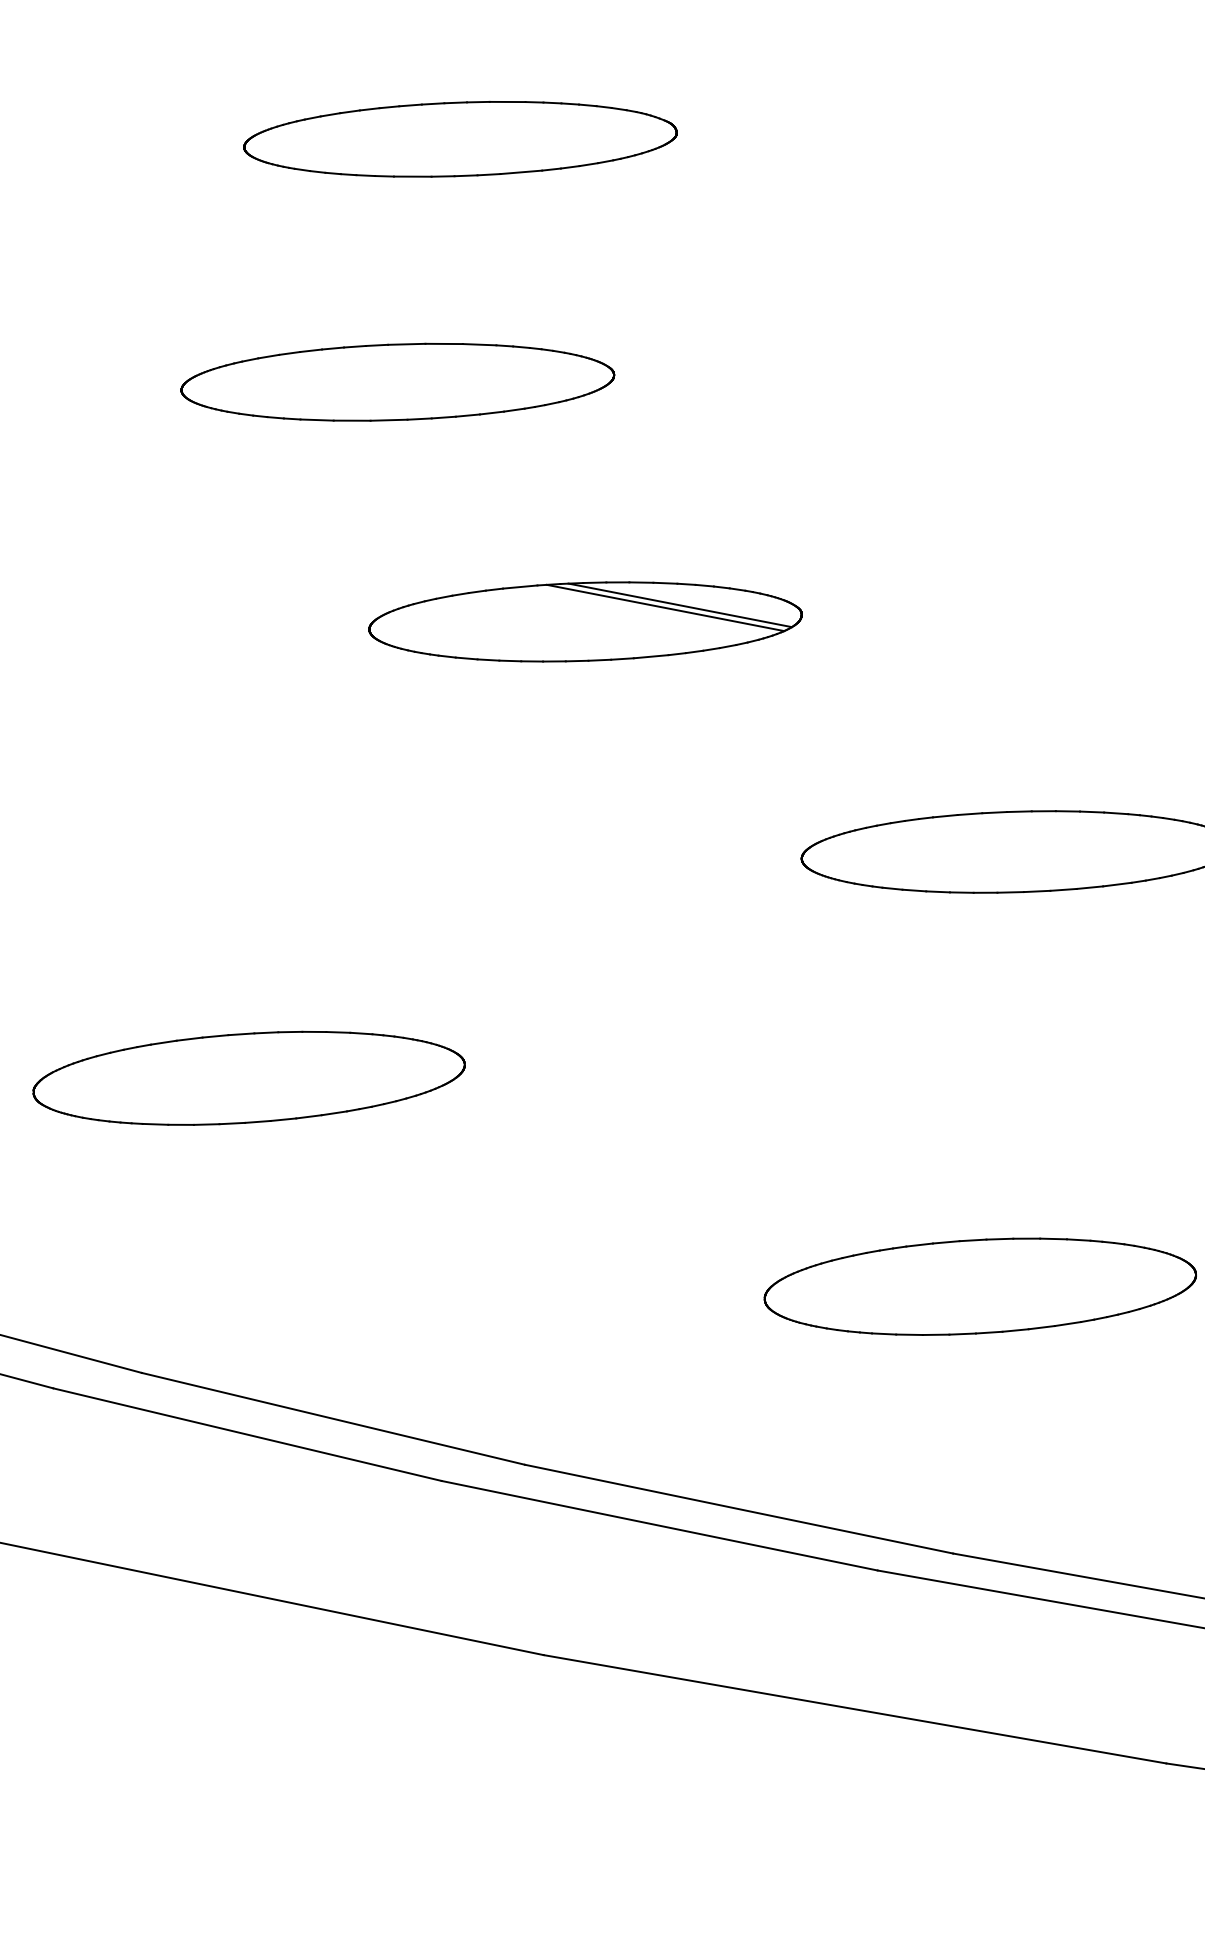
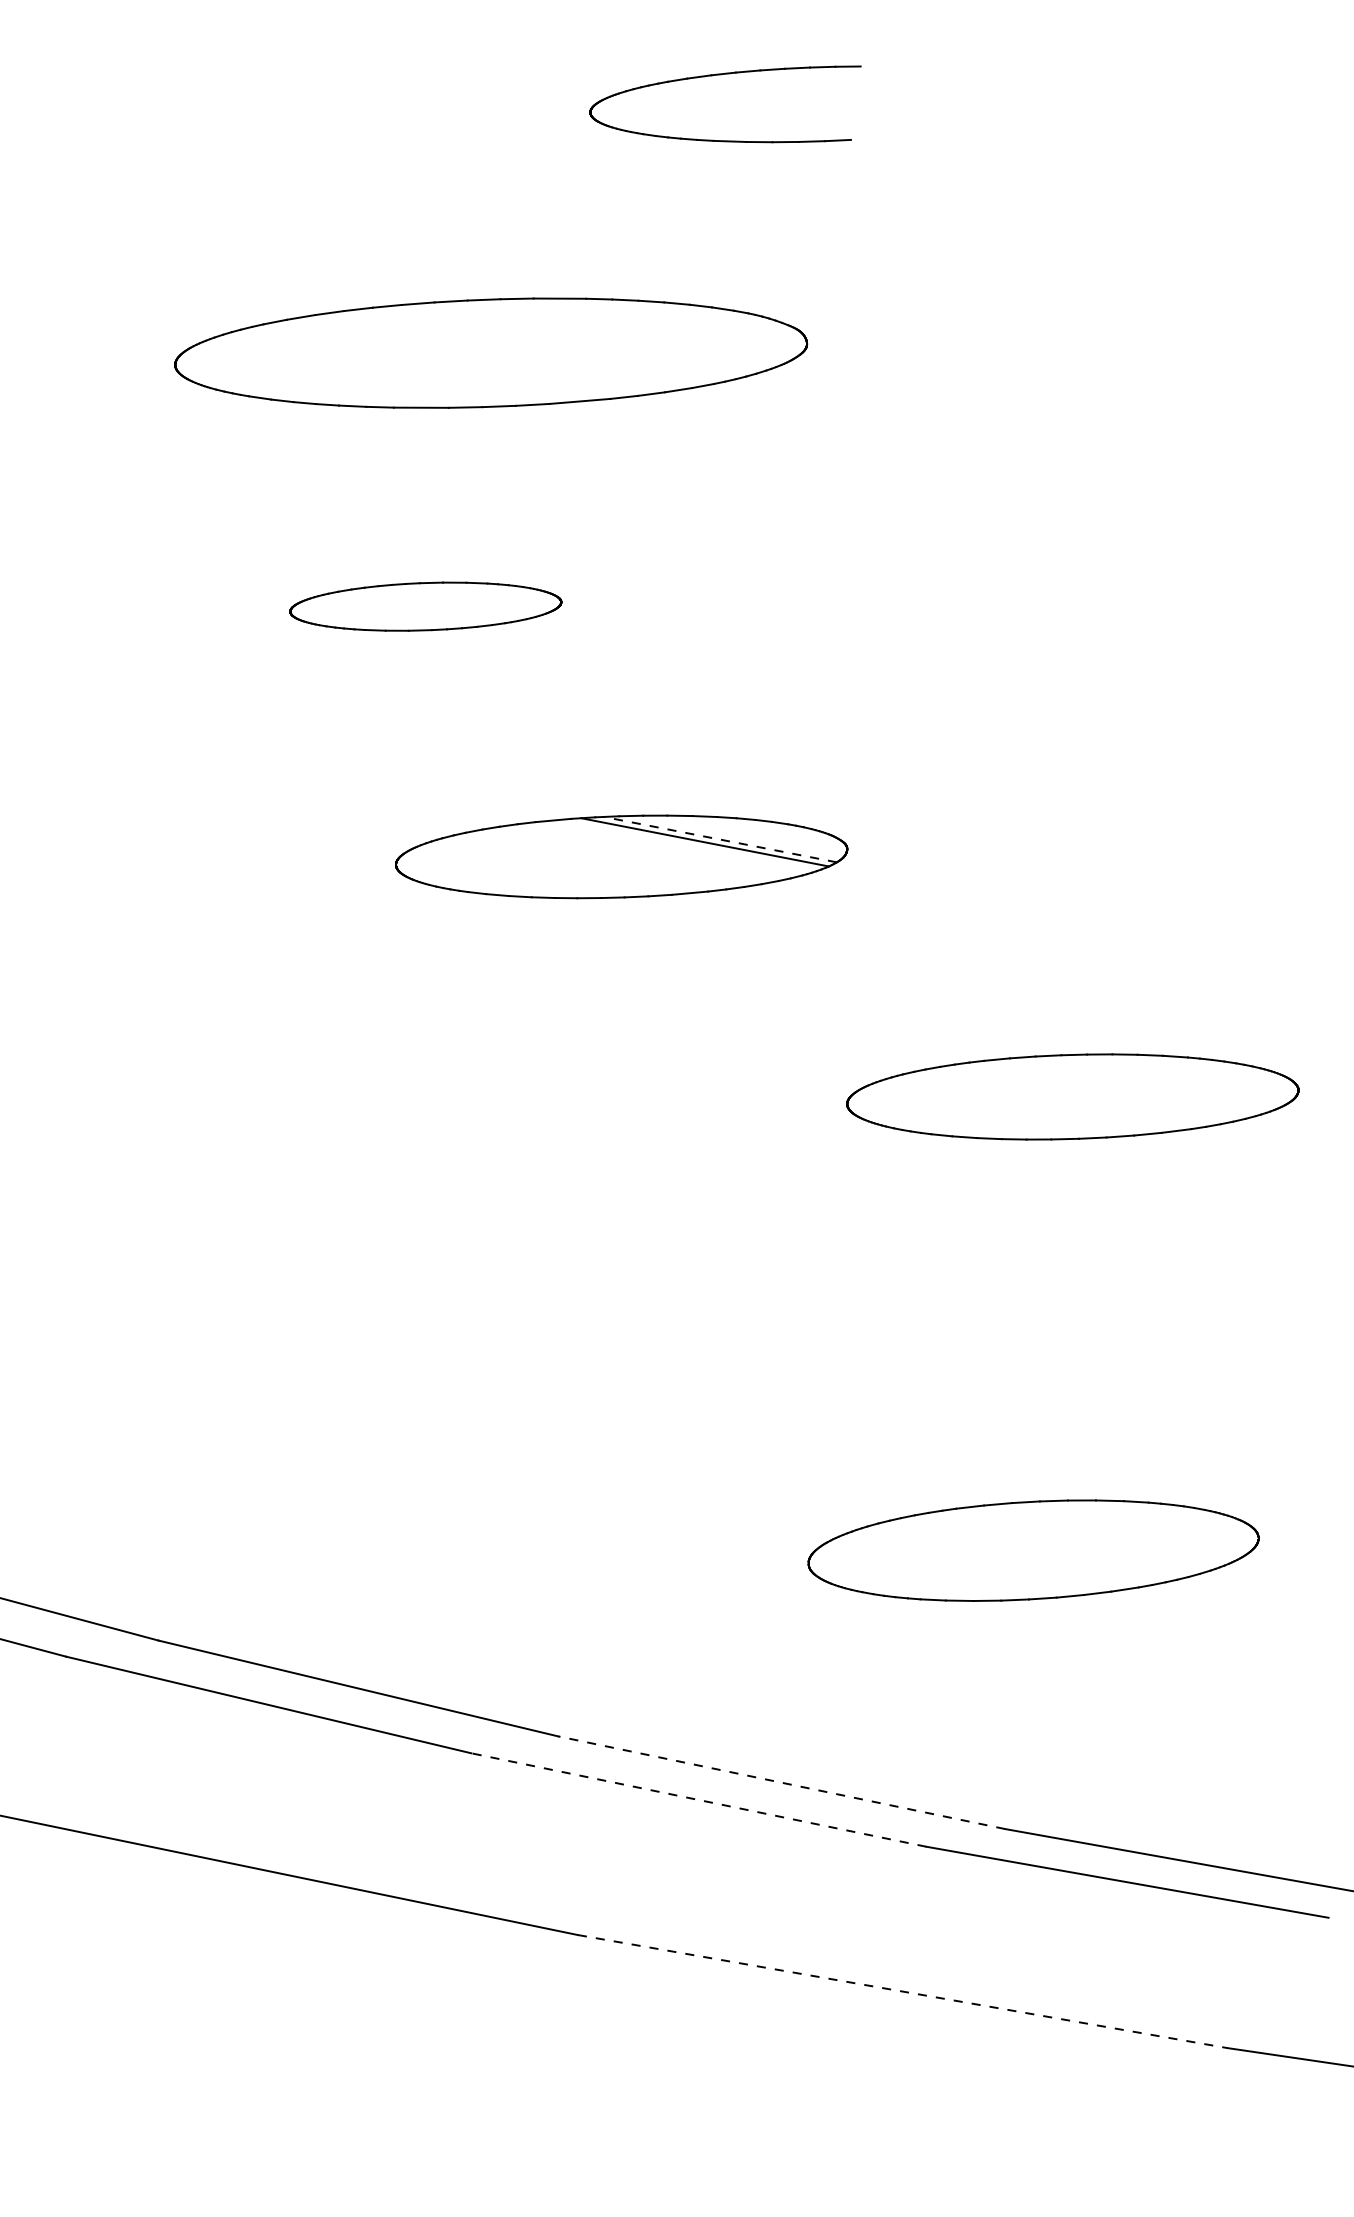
part: (459, 139) -> (490, 353), size x1.4
part: (397, 381) -> (425, 606), size x0.6
line: (680, 605) -> (720, 839), solid -> dashed
part: (249, 1077) -> (270, 1332), removed
line: (738, 1508) -> (781, 1782), solid -> dashed
line: (659, 1525) -> (698, 1799), solid -> dashed
line: (854, 1709) -> (902, 1991), solid -> dashed

